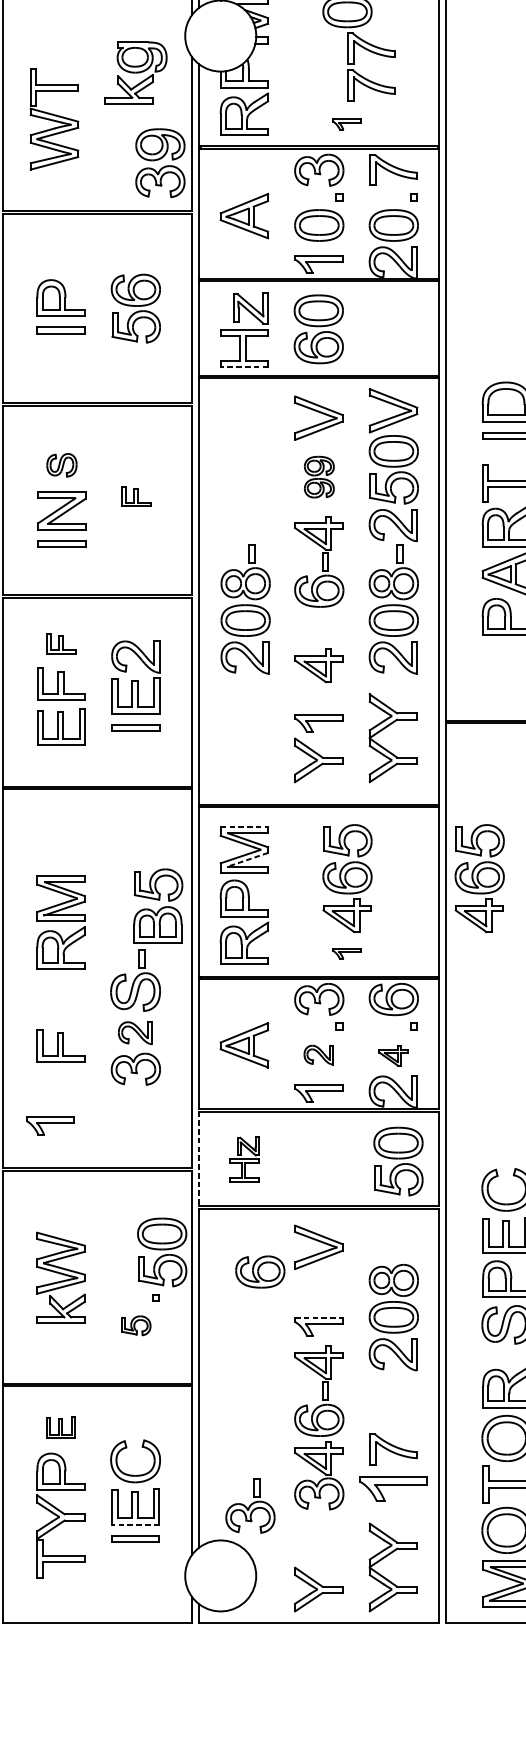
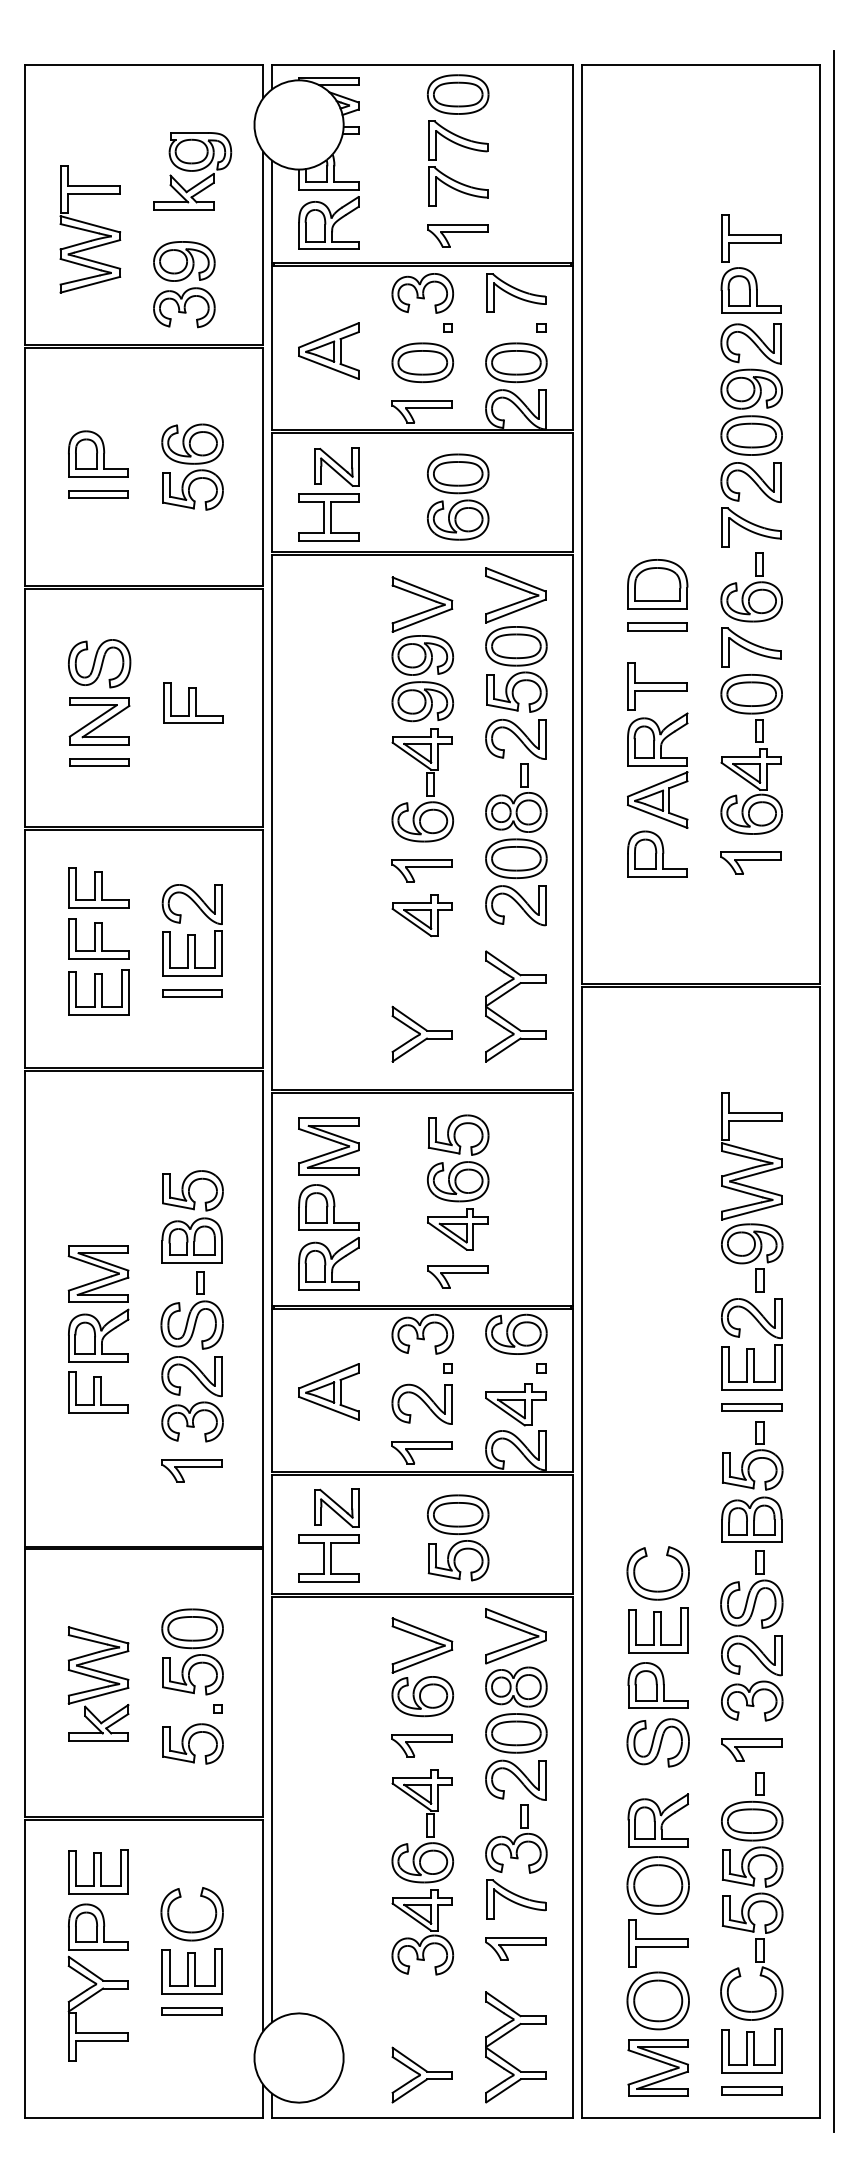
part: (364, 77) -> (449, 176), moved
part: (346, 124) -> (457, 235), size x1.67
part: (160, 163) -> (184, 284), moved
part: (319, 328) -> (458, 496), moved
line: (244, 367) -> (328, 540), dashed -> solid
part: (61, 465) -> (99, 663), size x1.67
part: (319, 477) -> (422, 678), size x1.67
part: (136, 496) -> (193, 702), size x1.67
part: (245, 609) -> (330, 844), removed
part: (60, 643) -> (98, 887), size x1.67
part: (318, 723) -> (421, 870), moved
line: (244, 827) -> (328, 1118), dashed -> solid
line: (248, 860) -> (333, 1159), dashed -> solid
part: (479, 878) -> (624, 1182), removed
part: (158, 905) -> (192, 1216), moved
part: (60, 922) -> (98, 1303), moved
part: (346, 953) -> (457, 1276), size x1.67
part: (135, 1033) -> (191, 1376), size x1.43
part: (318, 1054) -> (421, 1403), size x1.67
part: (393, 1055) -> (515, 1404), size x1.67
part: (49, 1125) -> (191, 1470), moved
line: (199, 1159) -> (272, 1535), dashed -> solid
part: (244, 1159) -> (328, 1535), size x1.67
part: (398, 1161) -> (458, 1537), moved
part: (394, 1244) -> (517, 1642), added
part: (162, 1252) -> (192, 1651), moved
part: (260, 1272) -> (422, 1696), moved
line: (319, 1318) -> (422, 1734), dashed -> solid
part: (135, 1325) -> (192, 1743), size x1.67
part: (60, 1427) -> (98, 1871), size x1.67
part: (393, 1488) -> (515, 1948), size x0.71
part: (250, 1505) -> (516, 1838), moved
line: (135, 1524) -> (192, 1993), dashed -> solid

